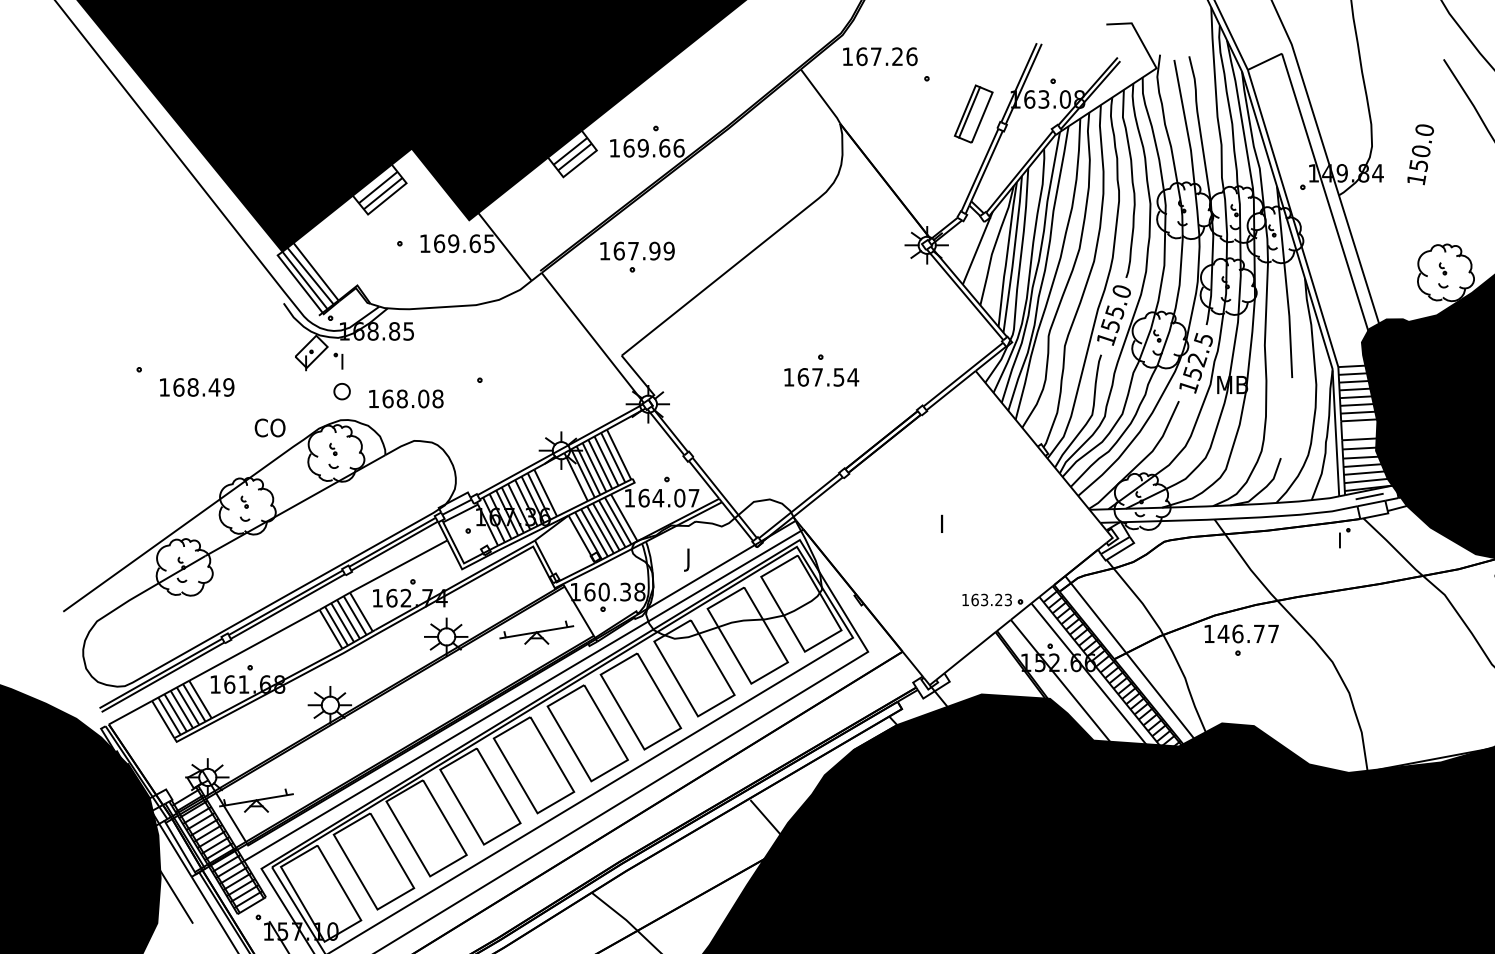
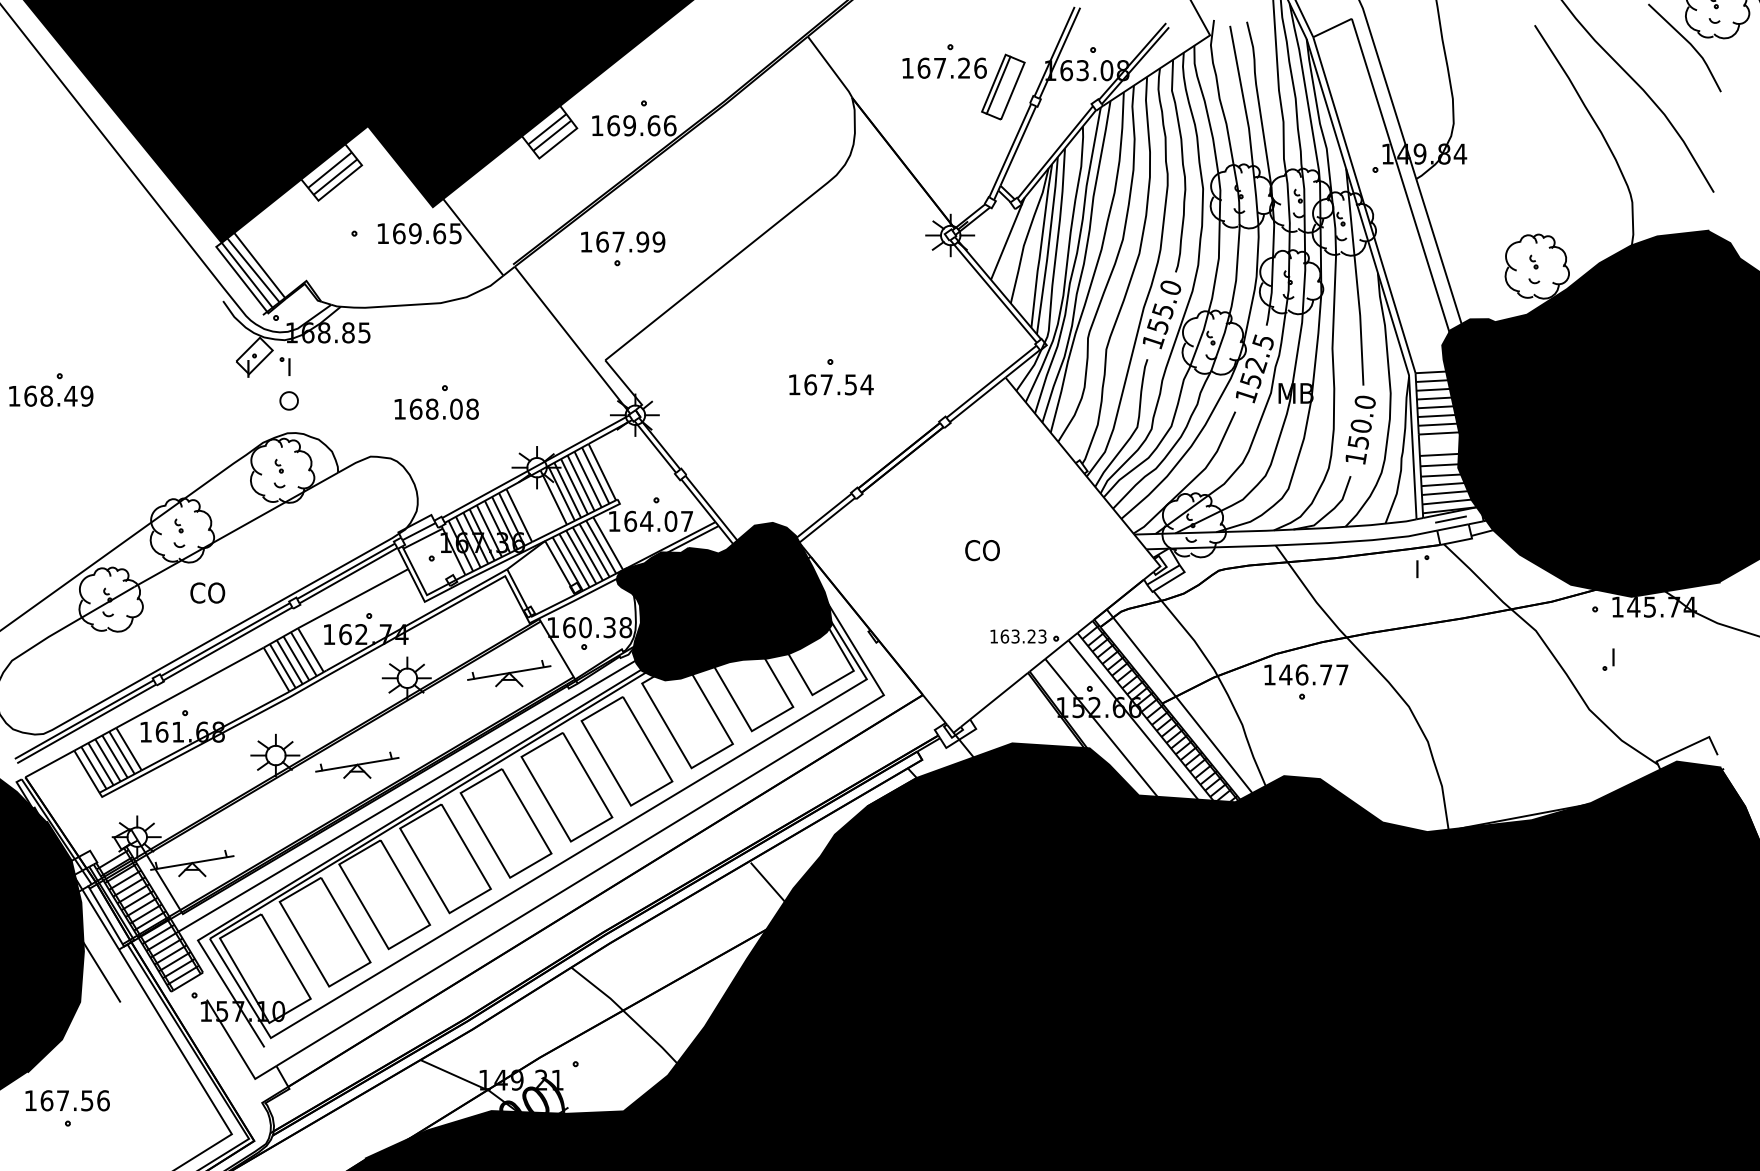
text: (880, 56) -> (944, 67), moved
text: (1420, 154) -> (1360, 429), moved
text: (197, 386) -> (51, 395), moved
text: (406, 398) -> (436, 408), moved
text: (269, 427) -> (207, 592), moved
text: (955, 523) -> (982, 550), I -> CO
fill: (727, 569) -> (724, 601), added
part: (402, 713) -> (357, 764), added

